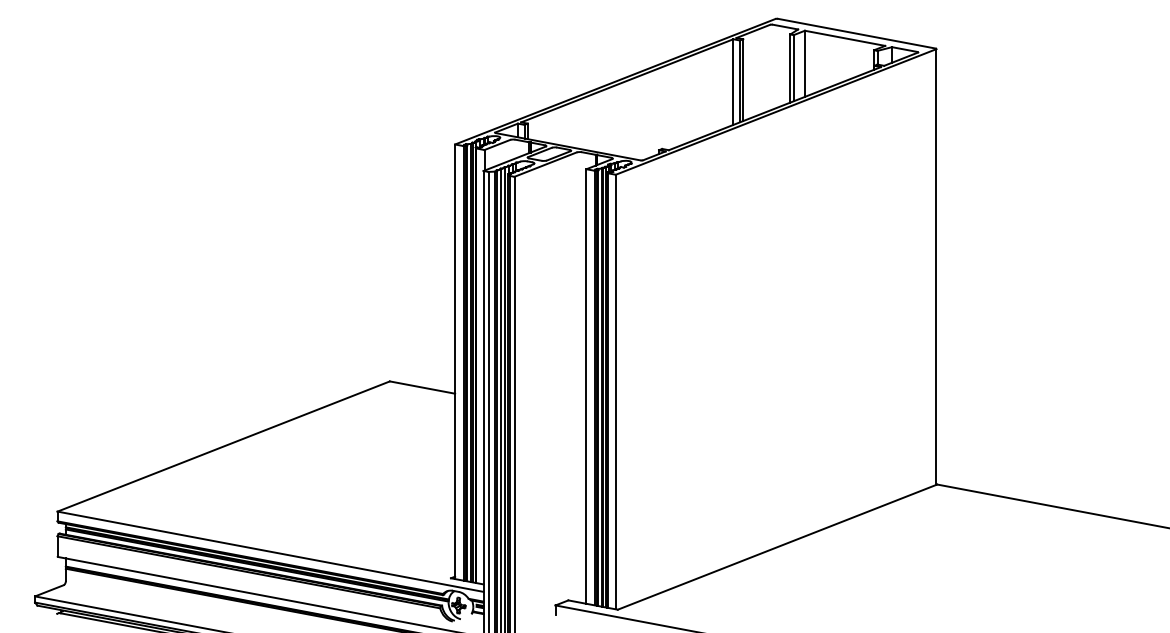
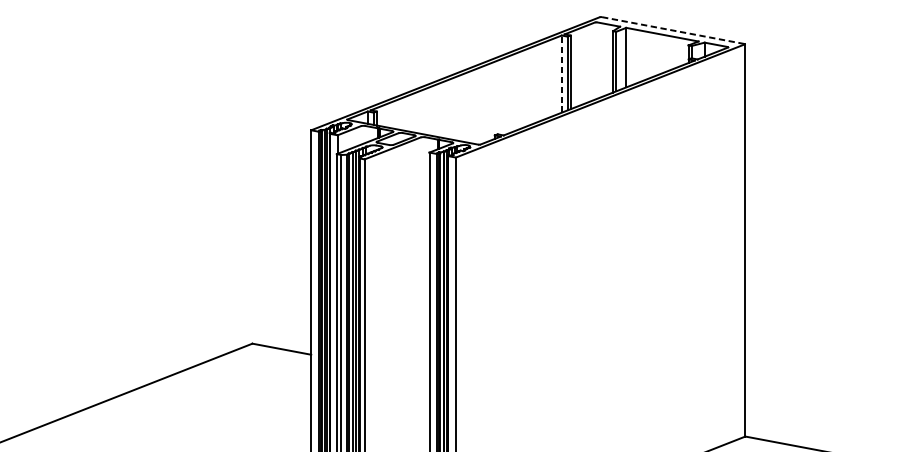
line: (857, 33) -> (673, 30), solid -> dashed
line: (733, 82) -> (561, 74), solid -> dashed

